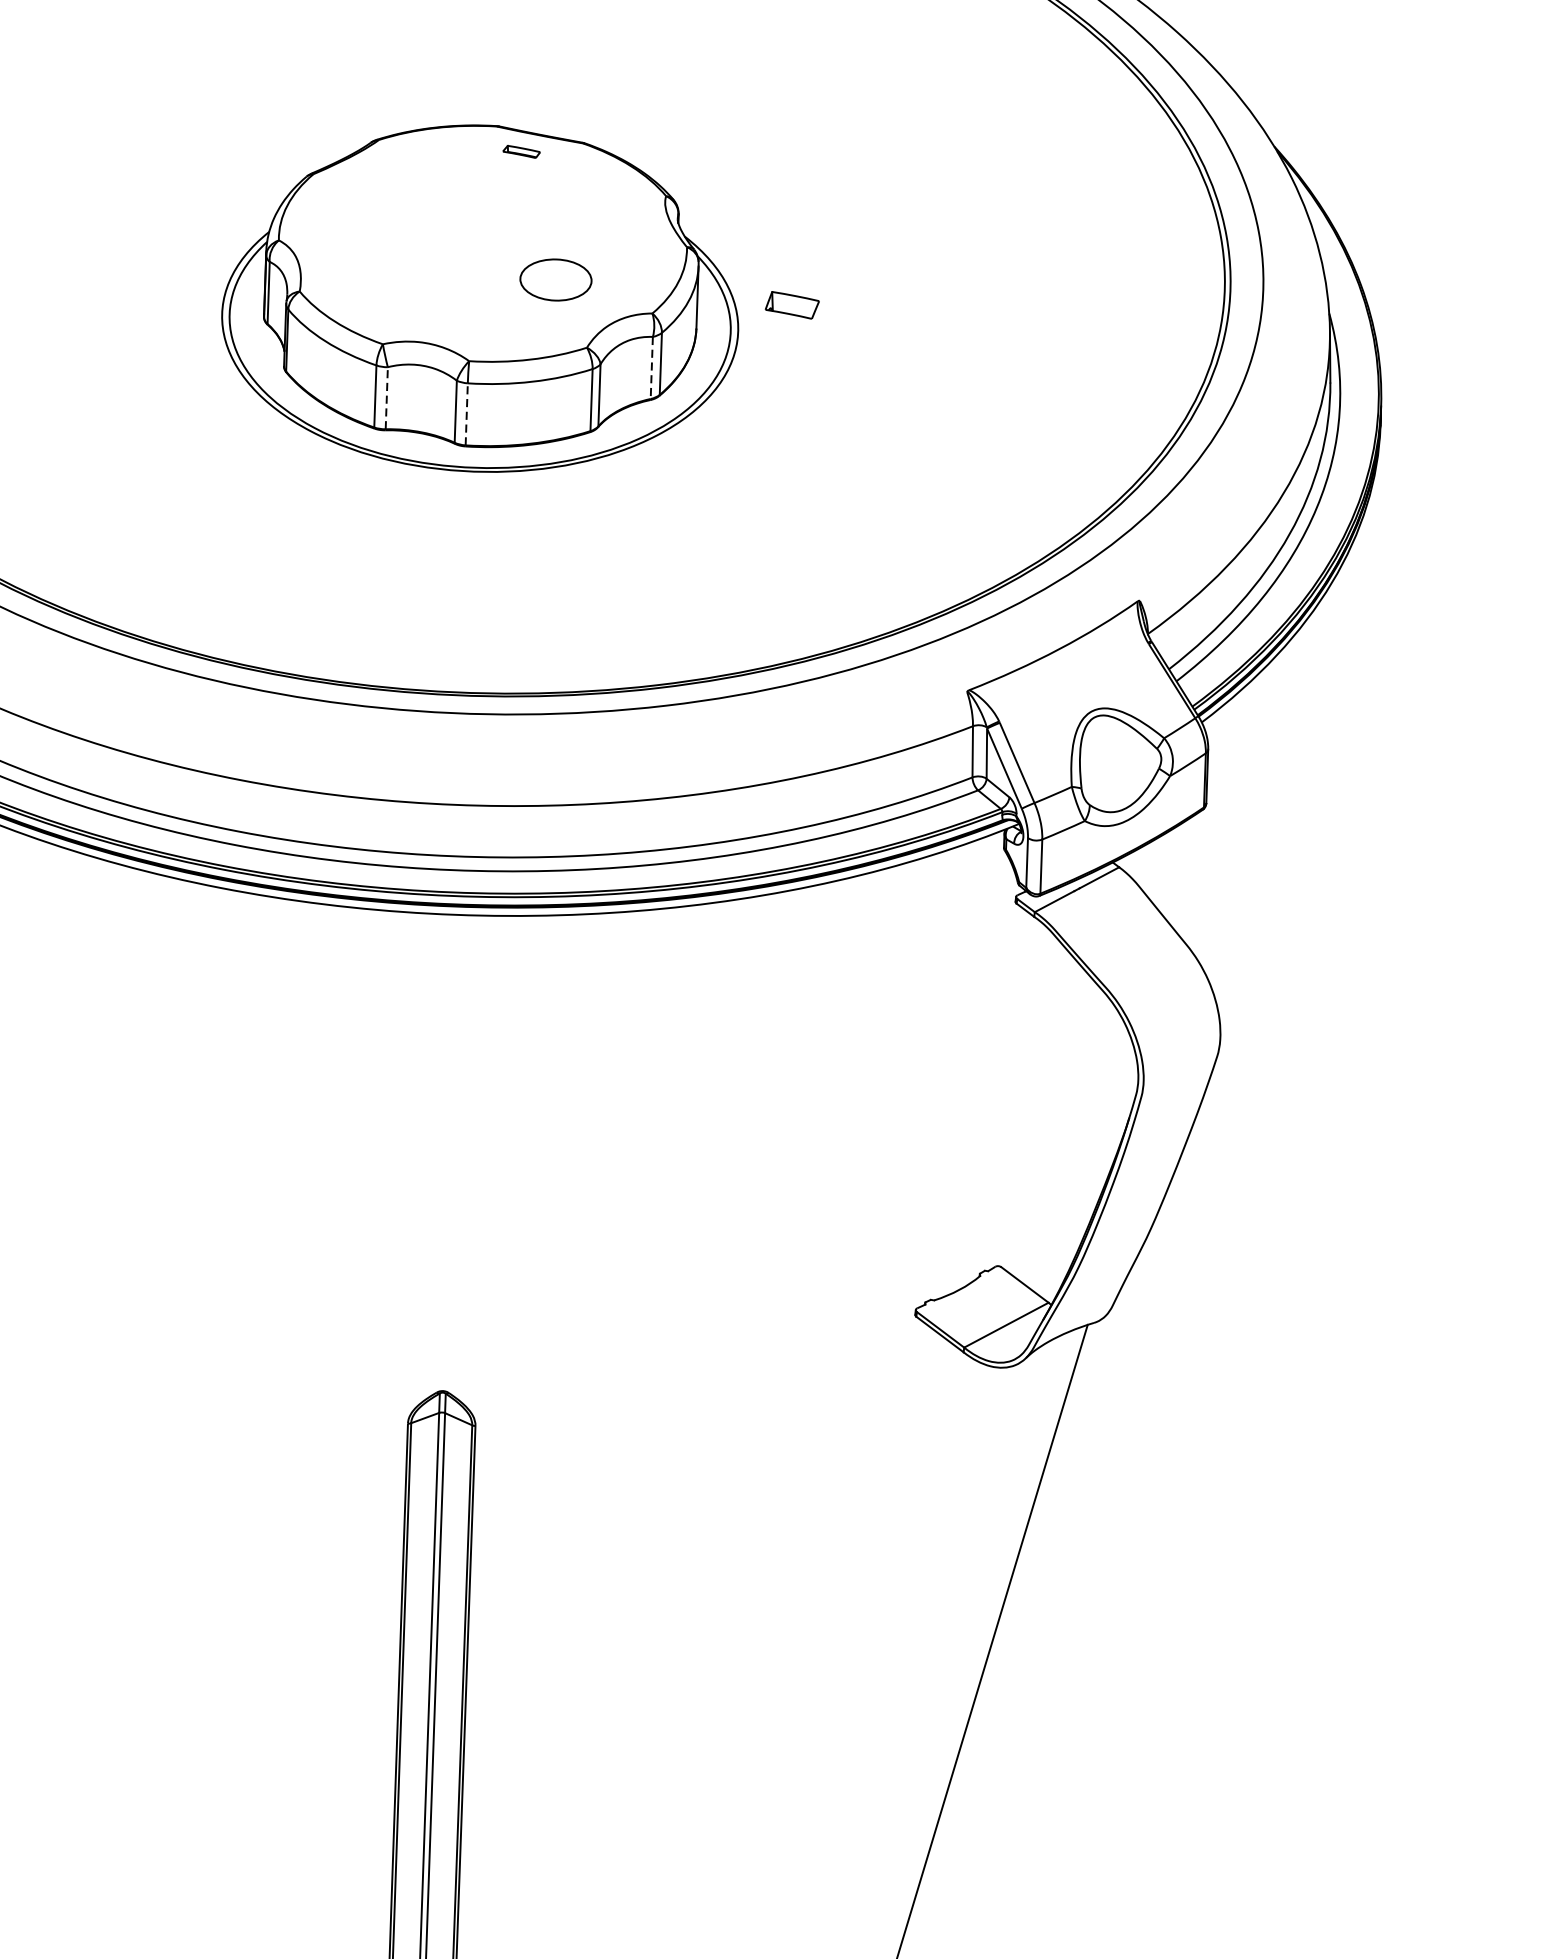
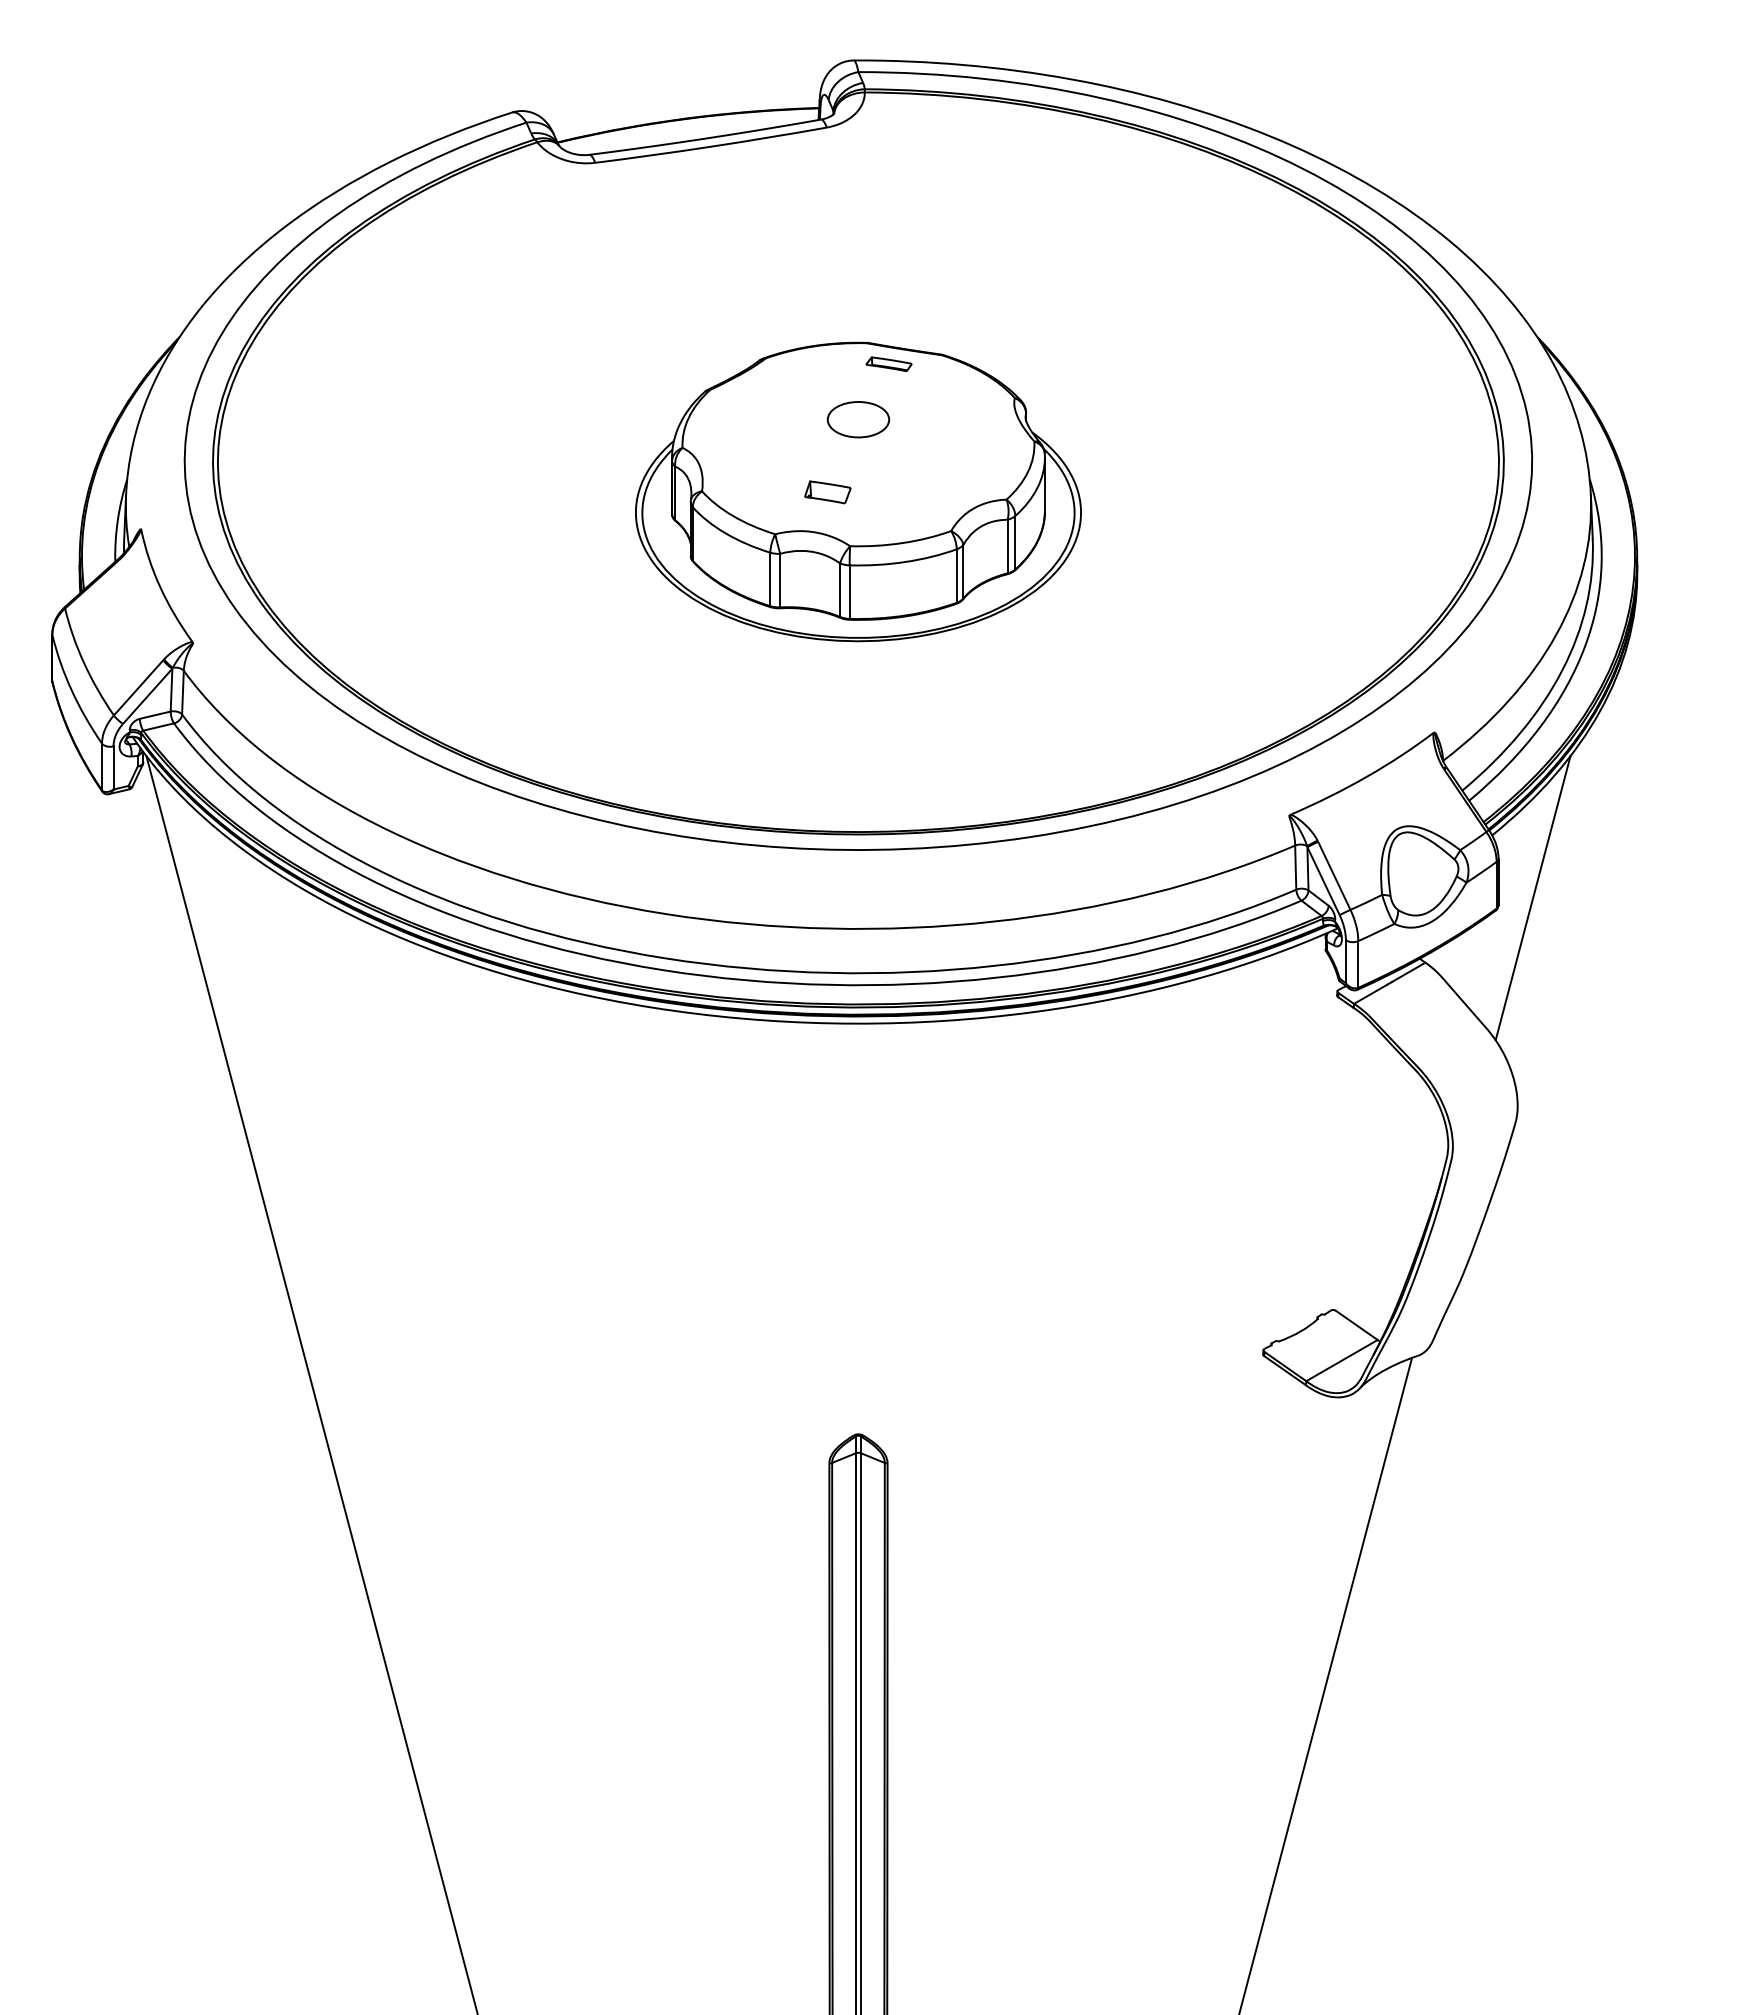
part: (521, 152) -> (888, 364), size x1.43
part: (556, 279) -> (858, 419), moved
part: (791, 305) -> (827, 492), moved
line: (651, 367) -> (1007, 546), dashed -> solid
line: (387, 398) -> (780, 580), dashed -> solid
line: (466, 414) -> (849, 592), dashed -> solid
line: (1245, 797) -> (1532, 898), added

